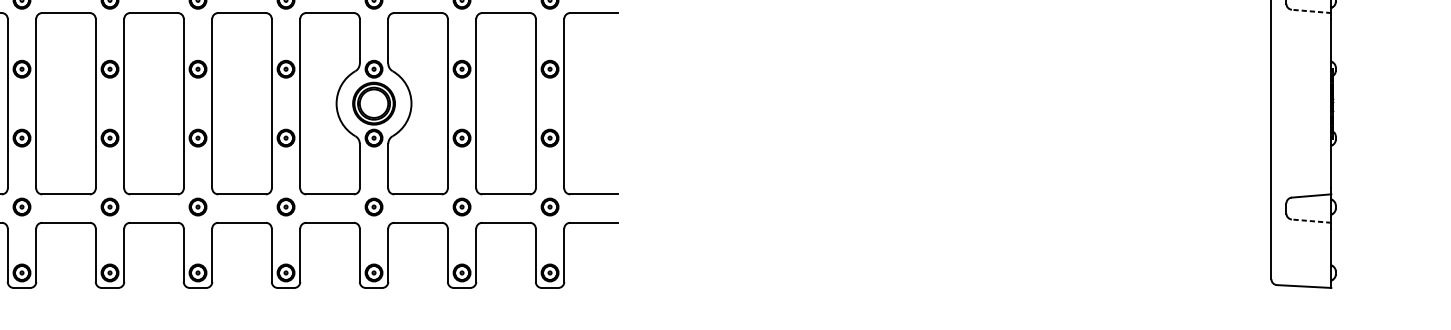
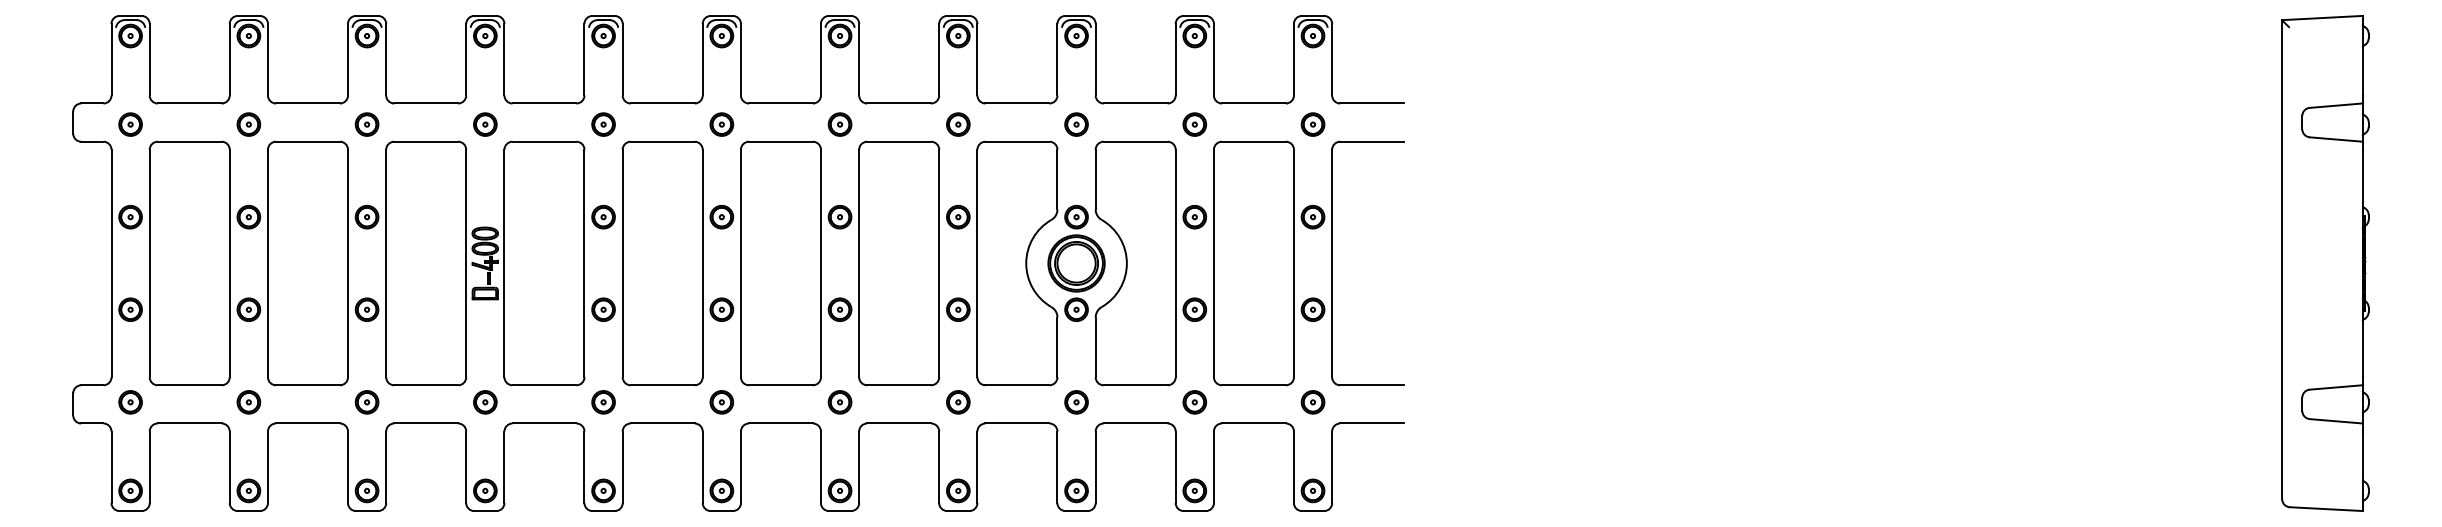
line: (1311, 11) -> (2336, 139), dashed -> solid
line: (1311, 221) -> (2336, 421), dashed -> solid

